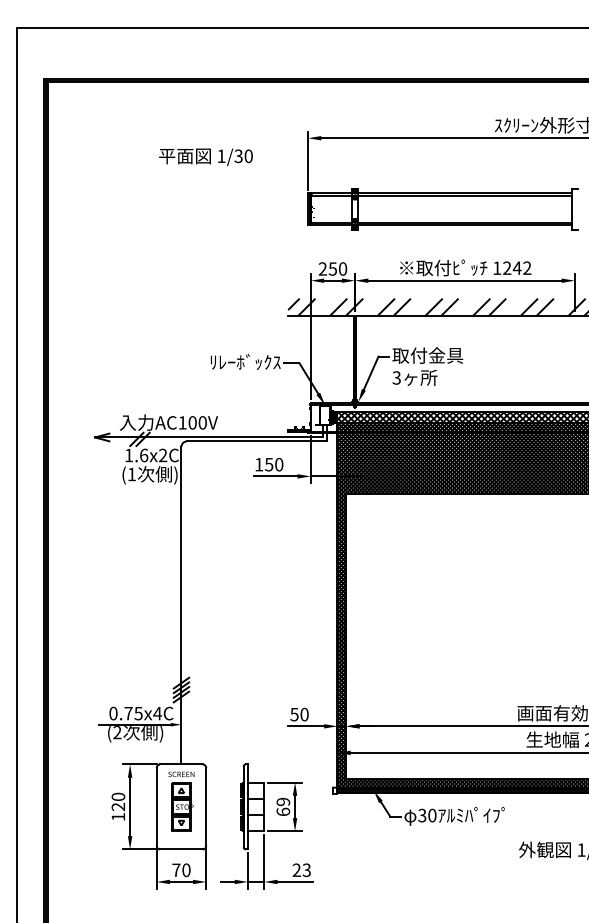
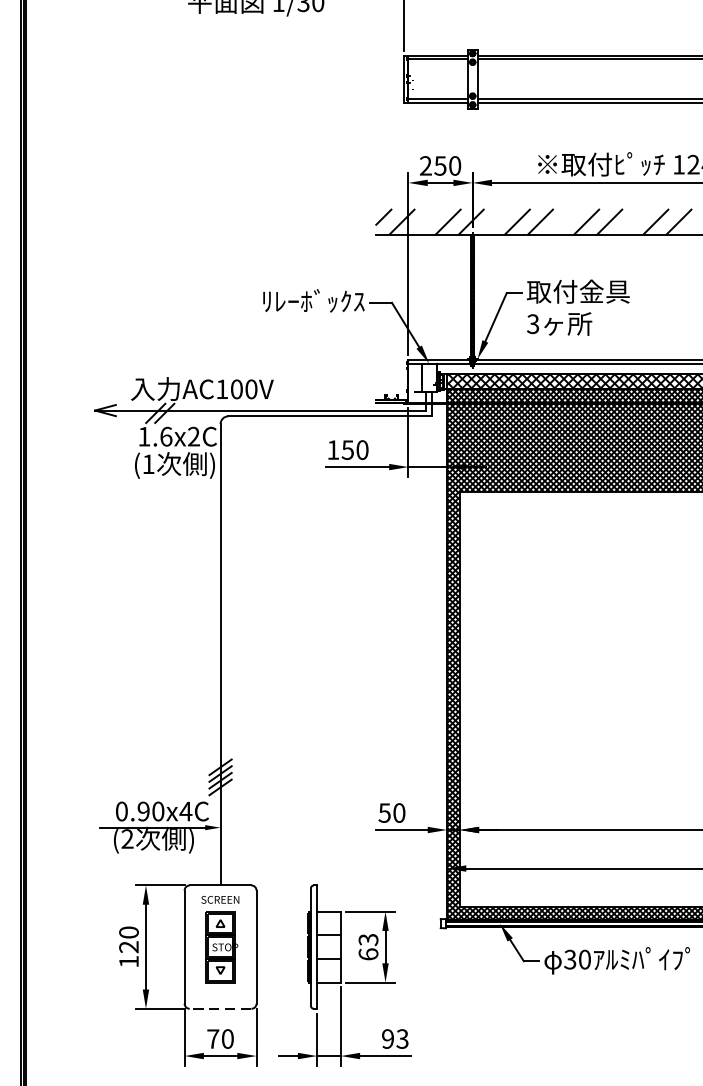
text: (133, 713) -> (150, 811), 0.75x4C -> 0.90x4C
text: (283, 801) -> (368, 939), 69 -> 63
line: (181, 849) -> (220, 1008), solid -> dashed
text: (296, 870) -> (387, 1039), 23 -> 93

